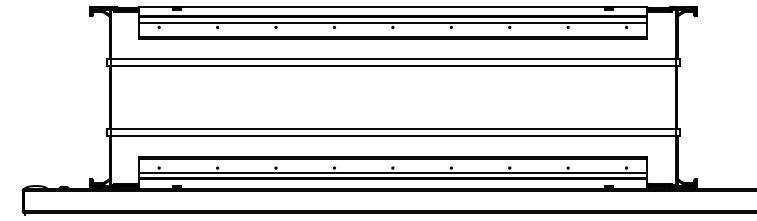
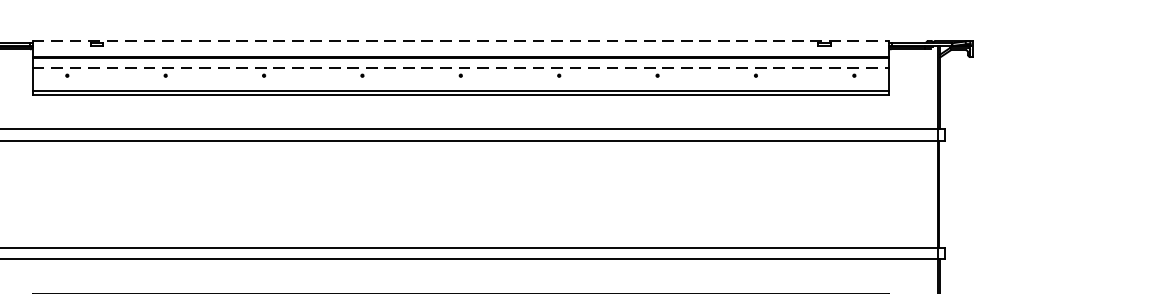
line: (393, 6) -> (461, 40), solid -> dashed
line: (393, 22) -> (461, 67), solid -> dashed

